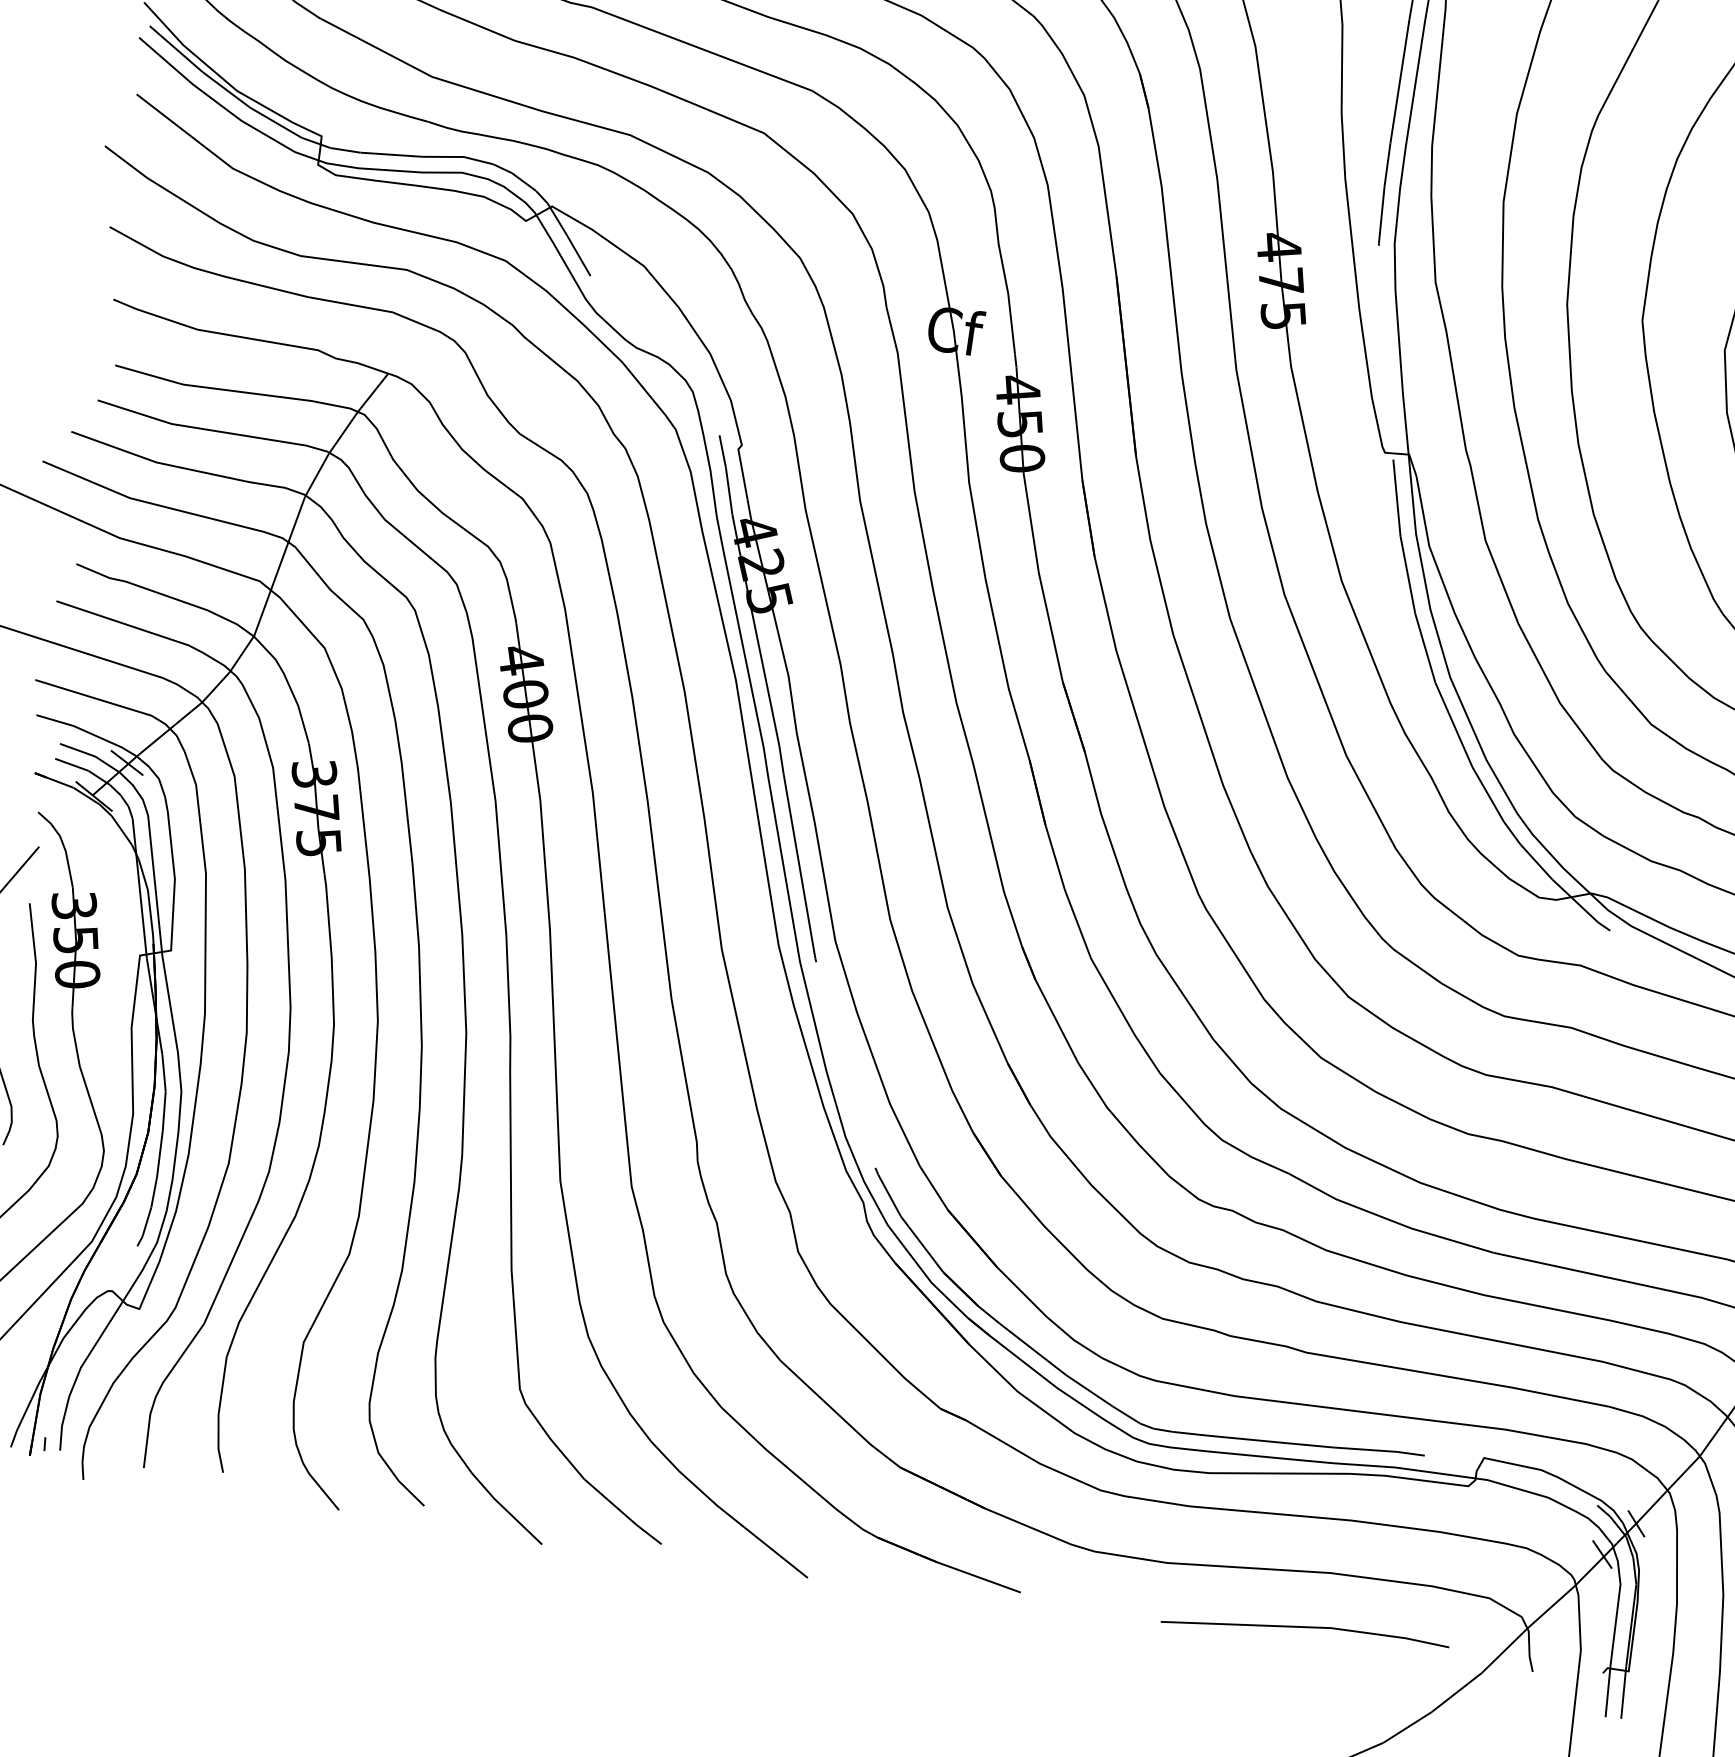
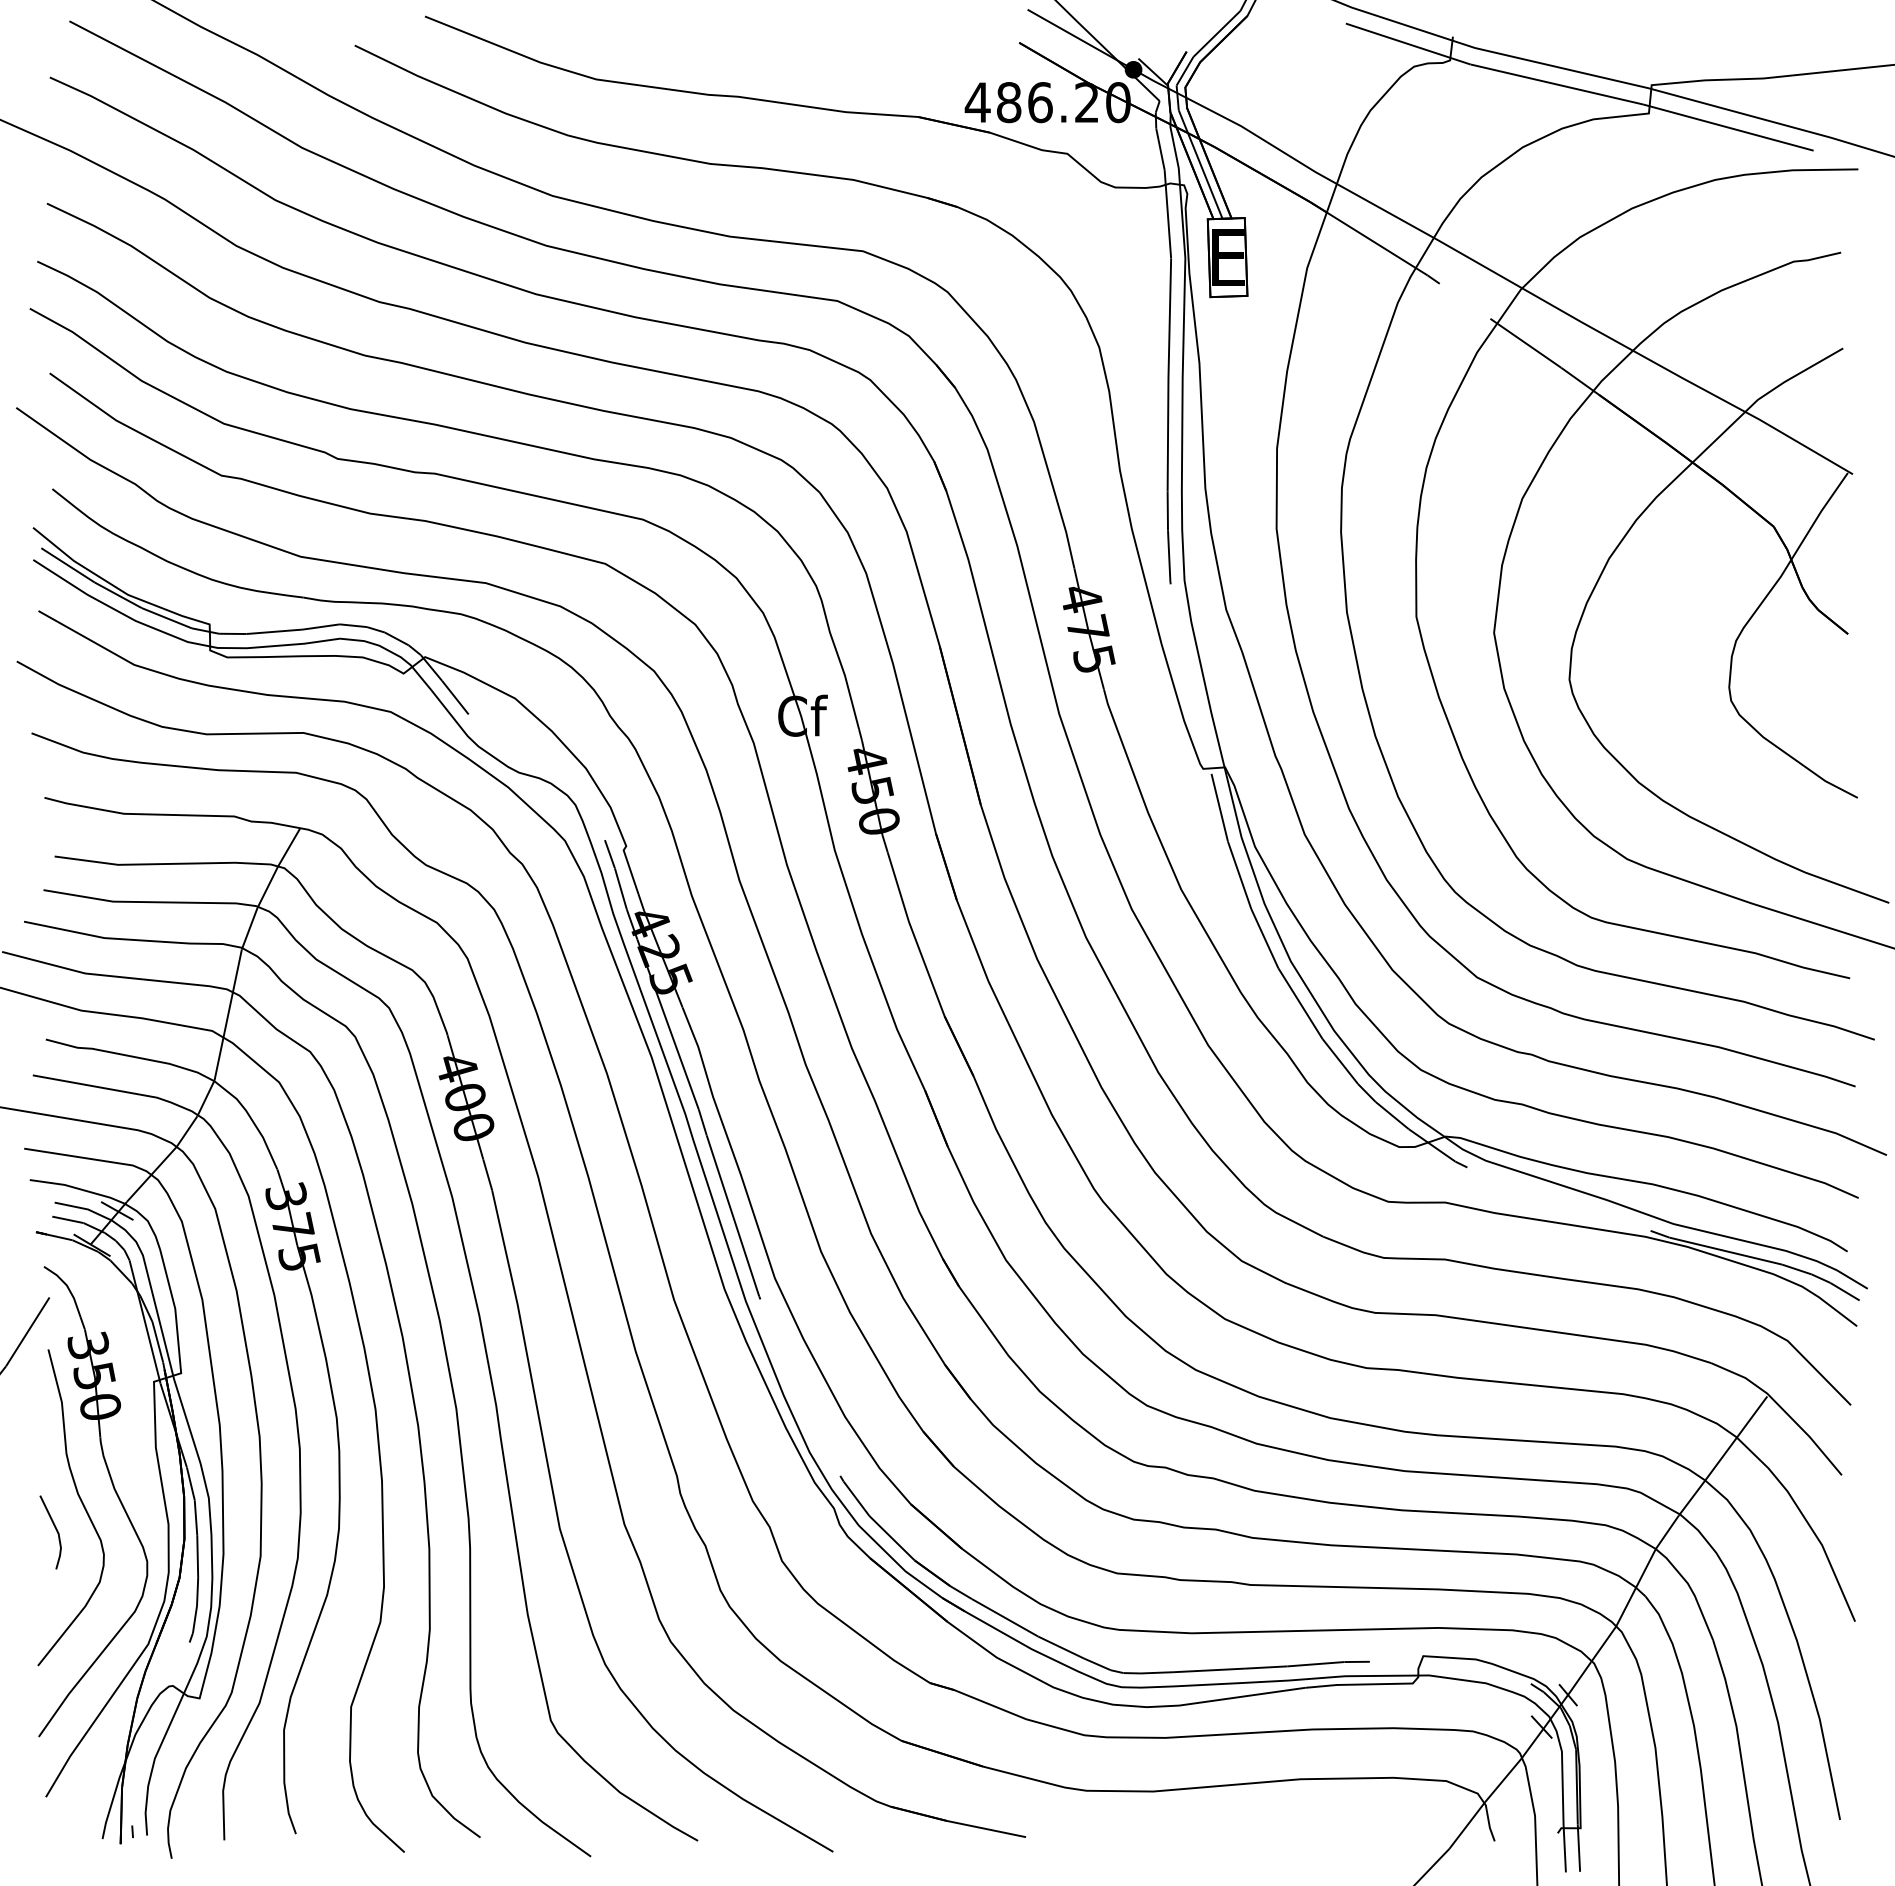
line: (1303, 1628) -> (1283, 1832), removed

